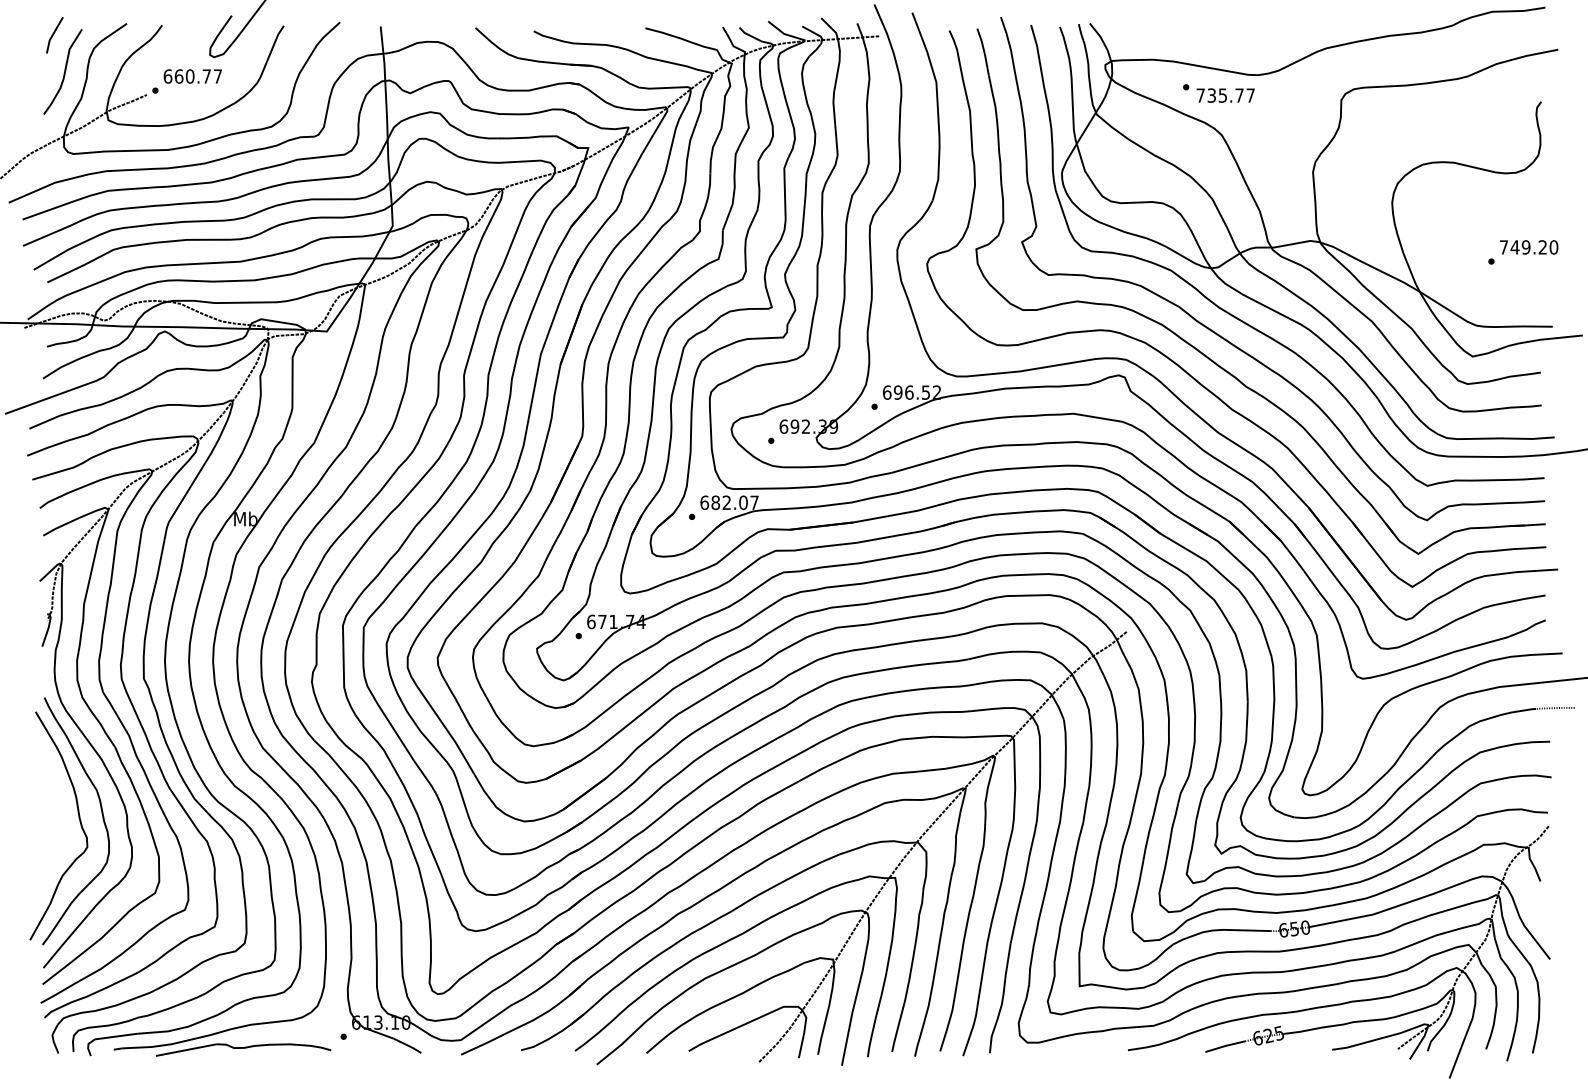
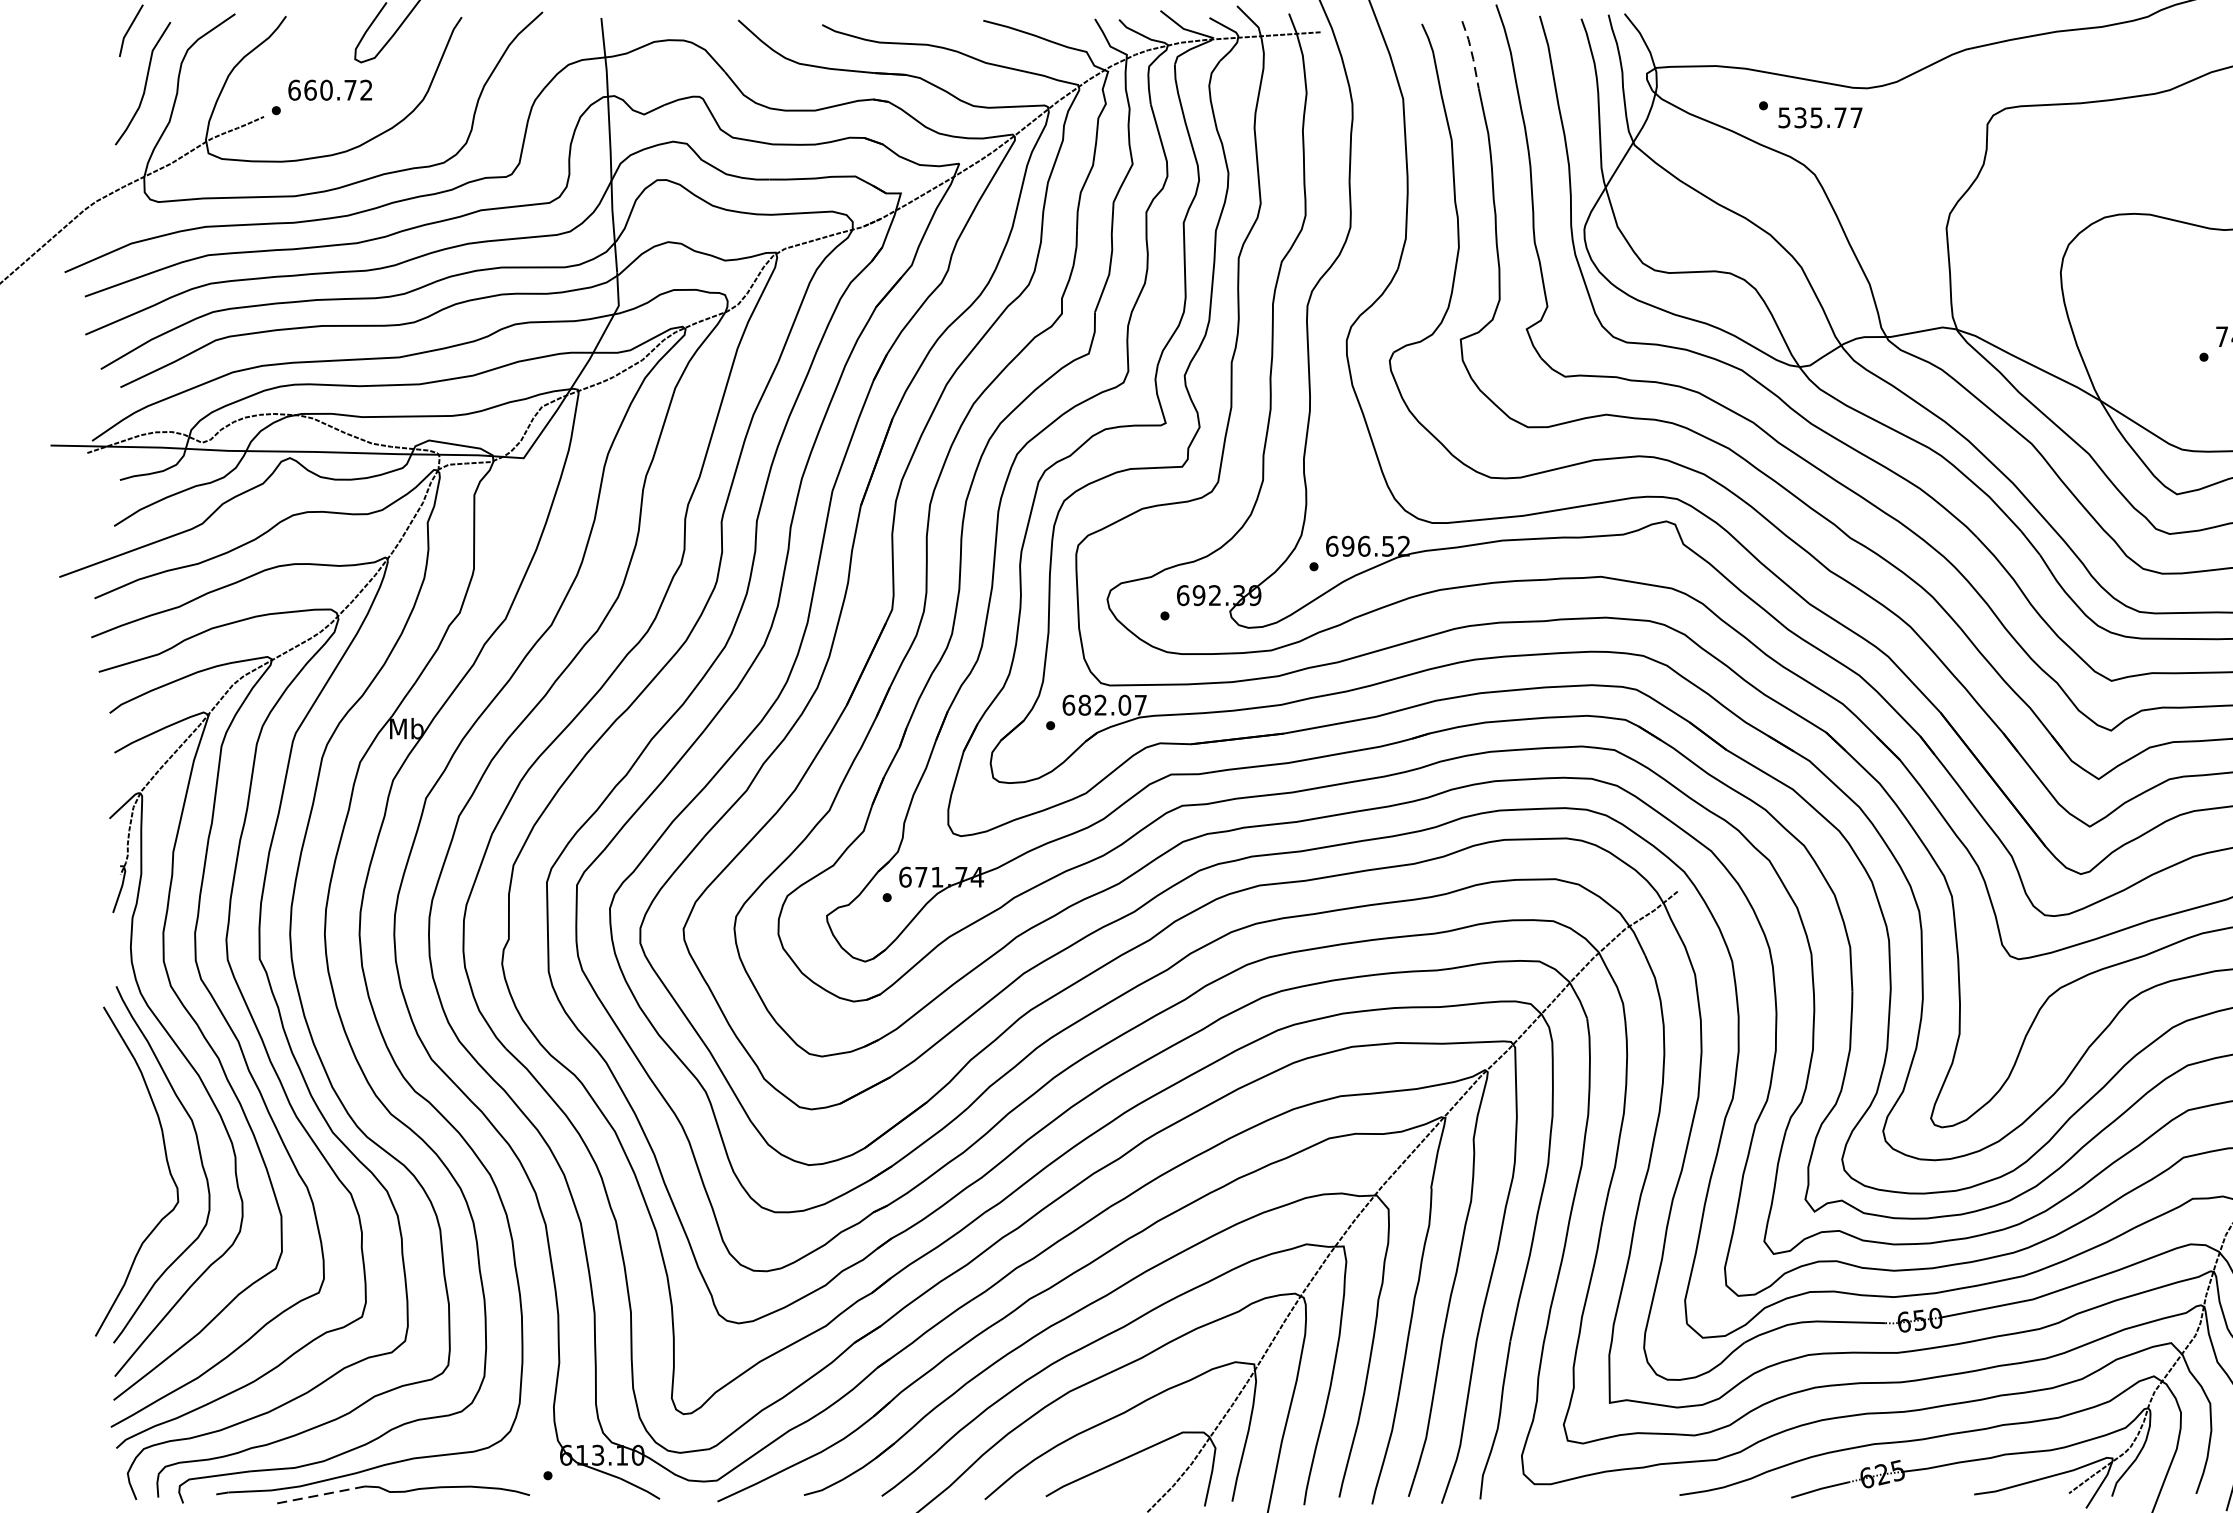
line: (984, 52) -> (1472, 55), solid -> dashed
text: (217, 76) -> (365, 90), 660.77 -> 660.72
text: (1200, 95) -> (1784, 117), 735.77 -> 535.77
line: (185, 1050) -> (319, 1495), solid -> dashed

